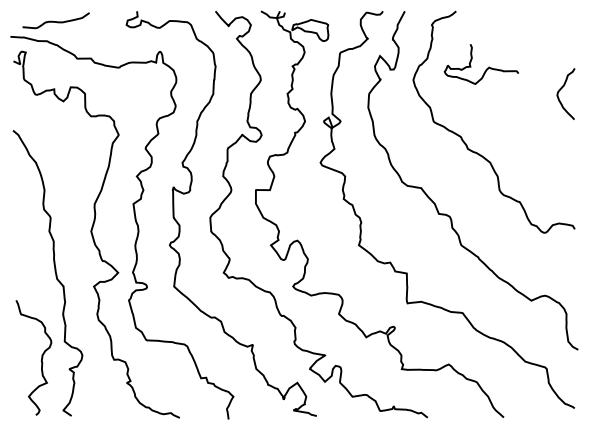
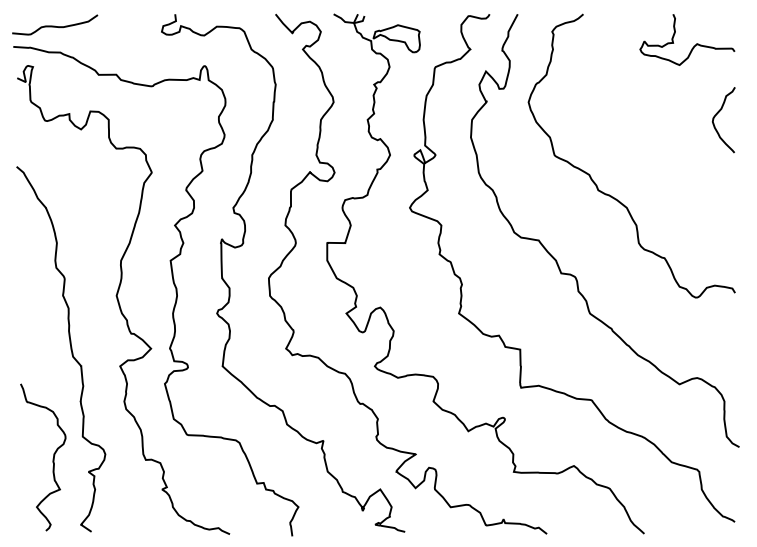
curve: (55, 21) -> (54, 26), moved
curve: (485, 69) -> (692, 46), moved

